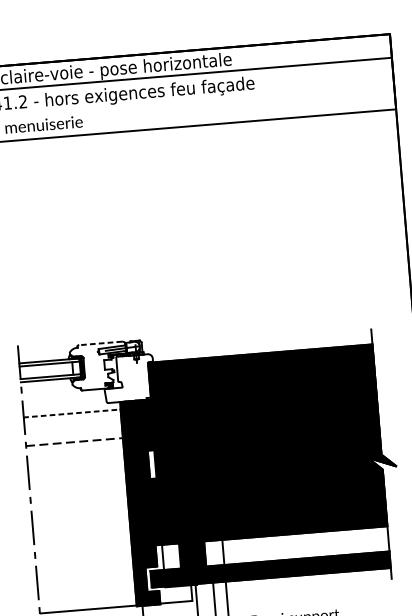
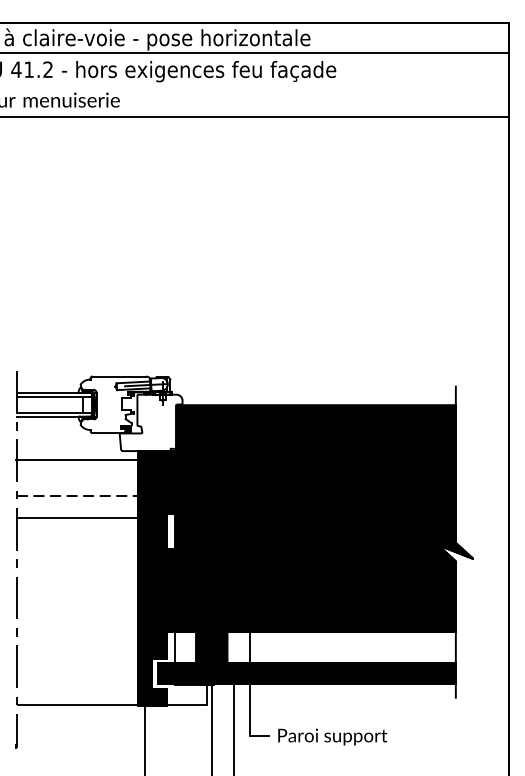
line: (99, 343) -> (118, 376), dashed -> solid
line: (74, 413) -> (79, 460), dashed -> solid
line: (77, 459) -> (79, 517), added

